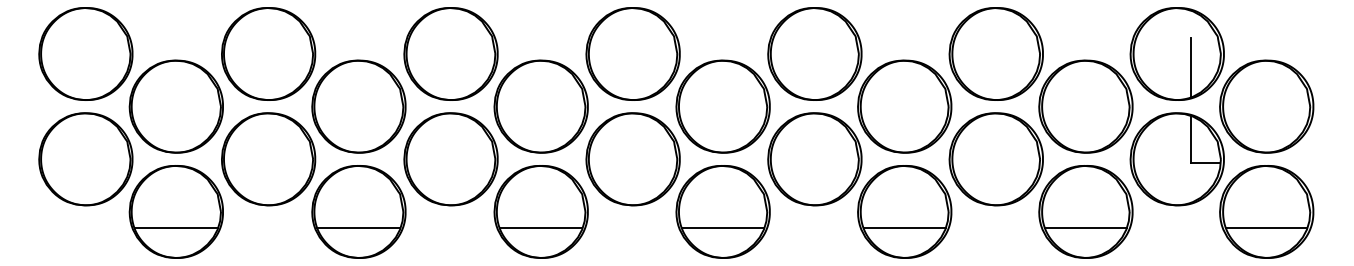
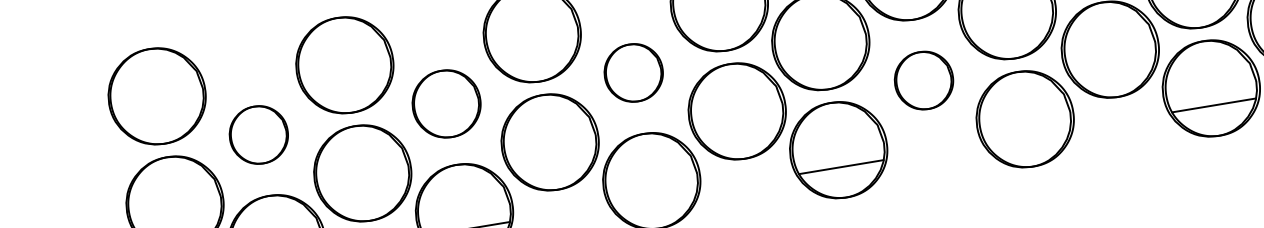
part: (175, 106) -> (258, 135), size x0.6
part: (358, 106) -> (446, 103), size x0.7
part: (540, 106) -> (633, 72), size x0.6
part: (814, 159) -> (923, 80), size x0.6
line: (540, 228) -> (653, 198), removed
line: (904, 228) -> (1027, 136), removed

